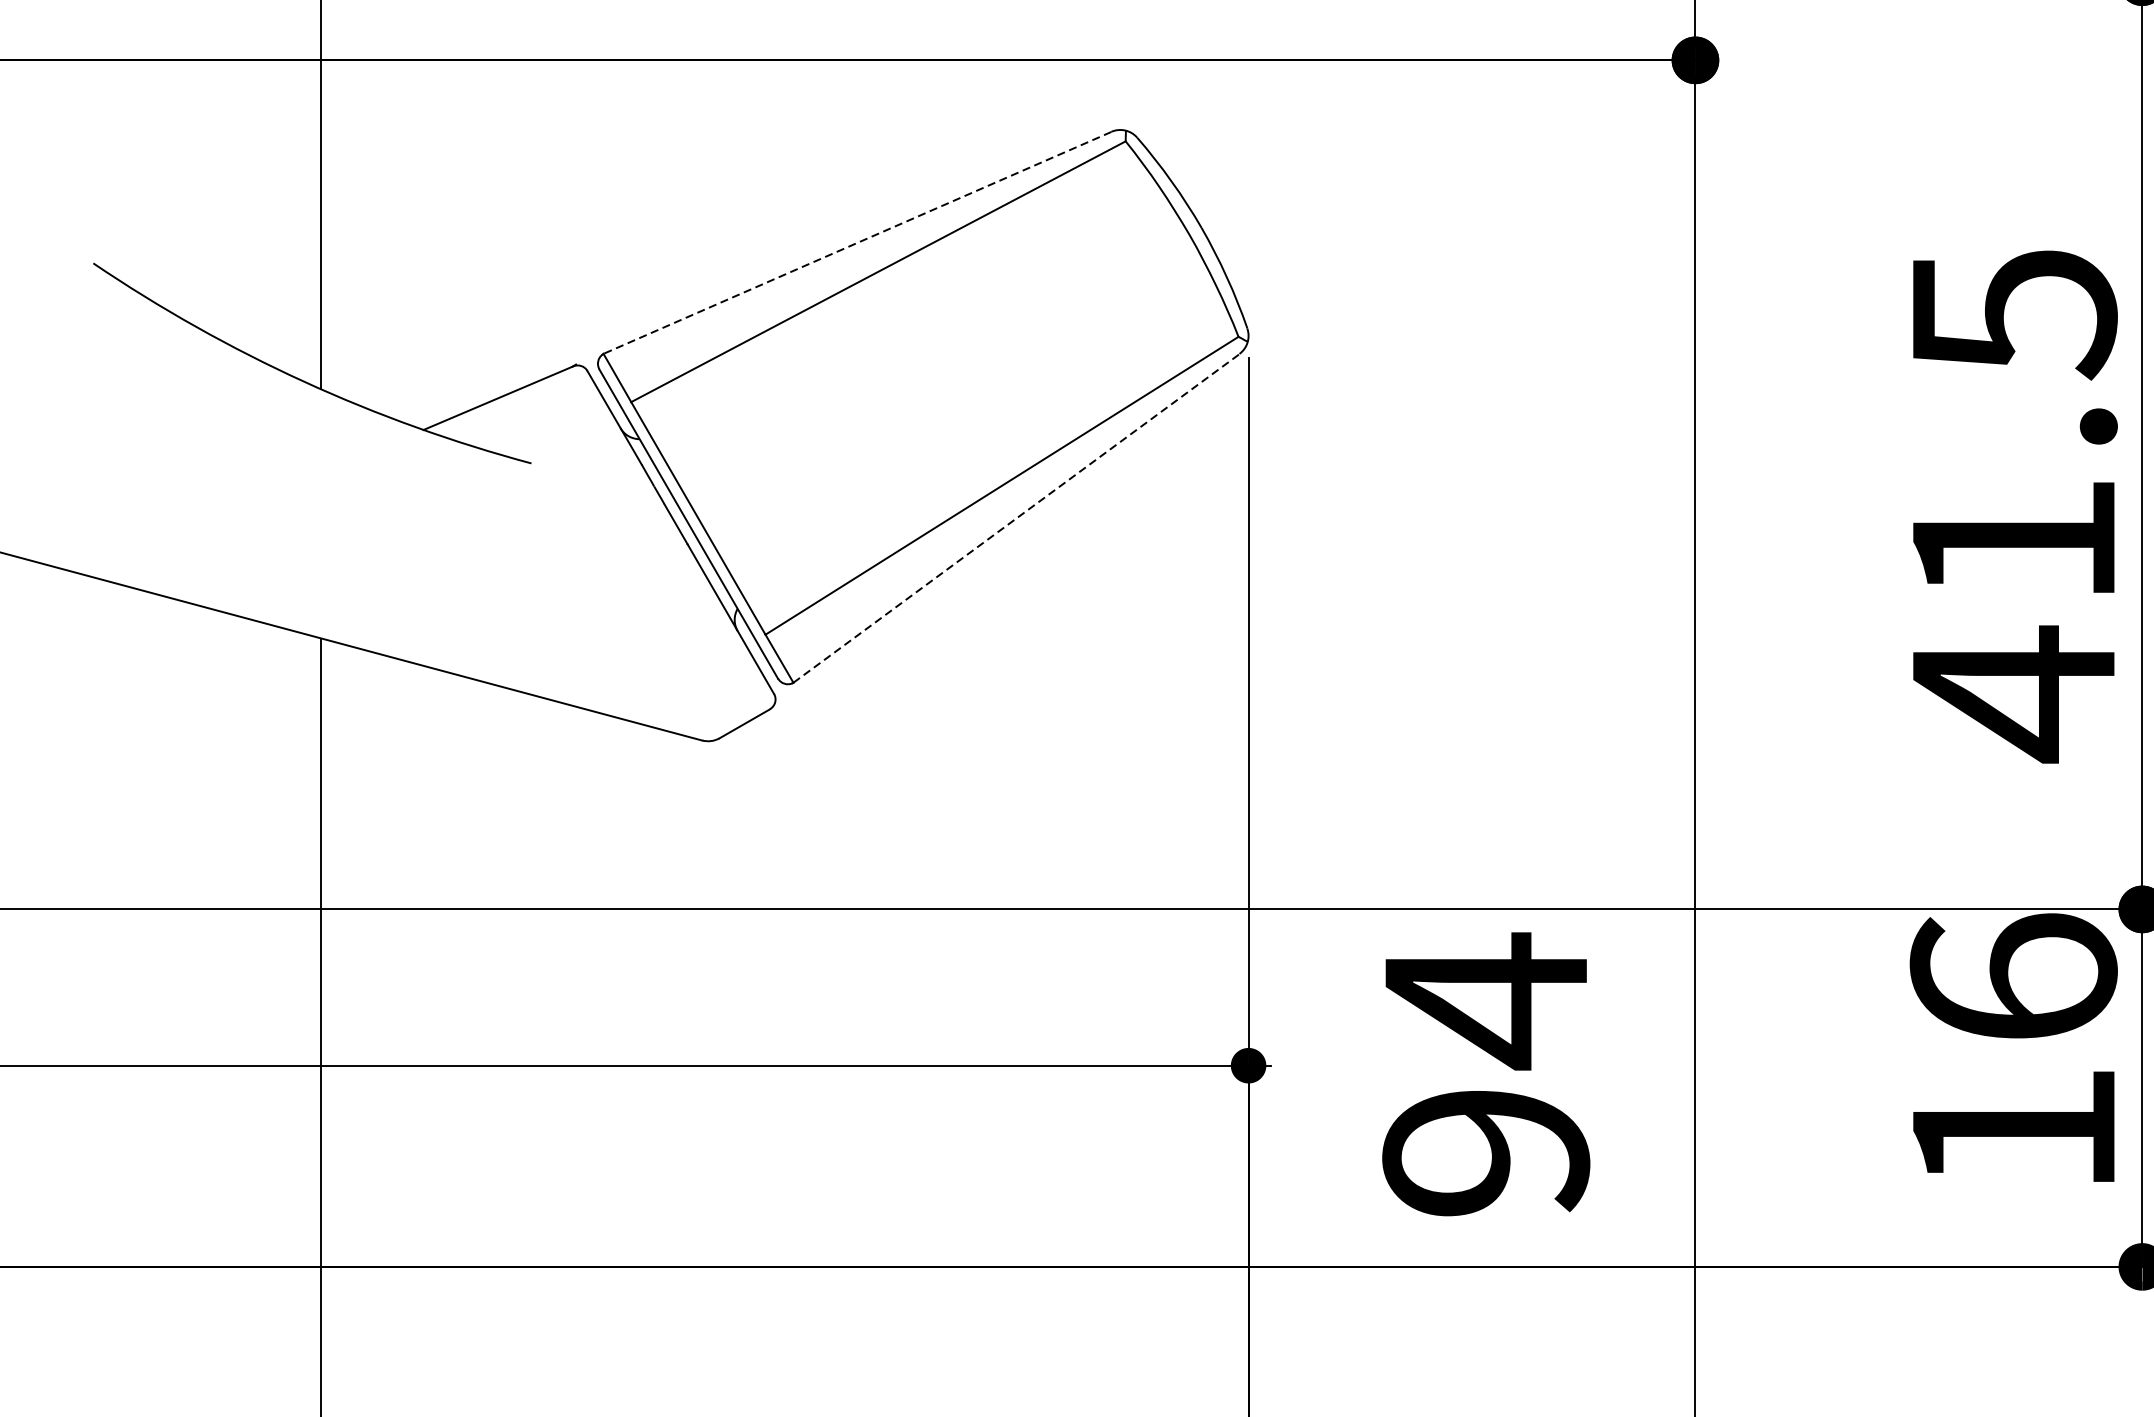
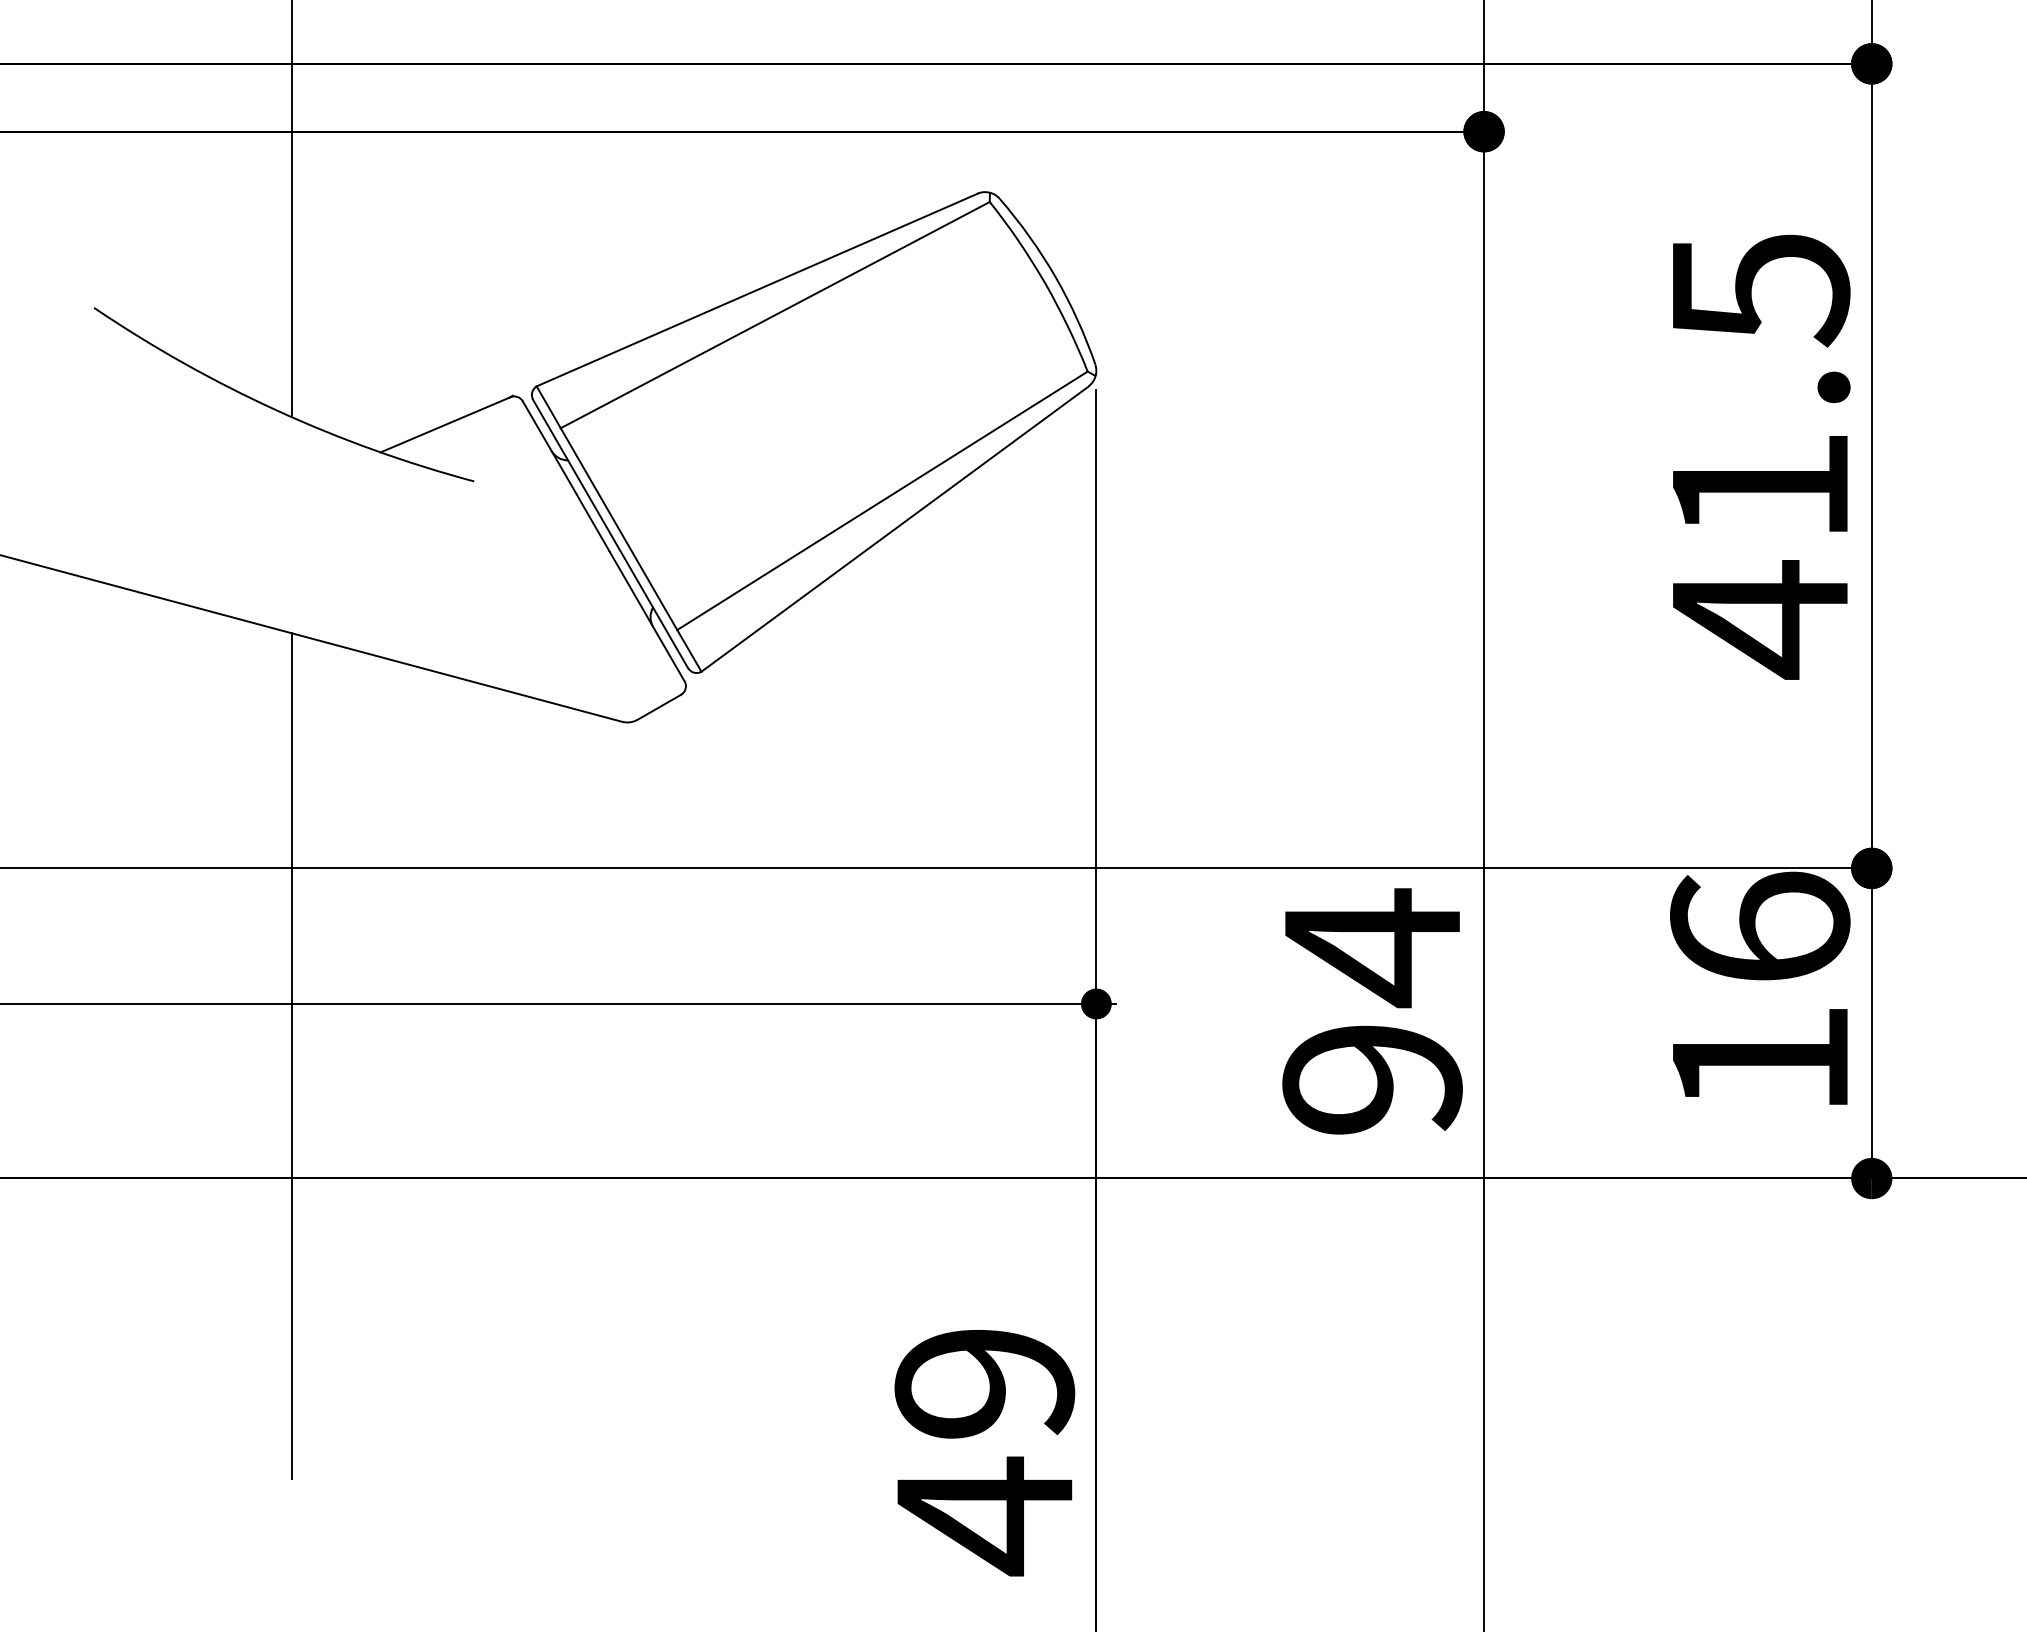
line: (856, 243) -> (756, 290), dashed -> solid
text: (2015, 506) -> (1761, 456), moved
line: (1017, 517) -> (895, 528), dashed -> solid
text: (1486, 1074) -> (1372, 1011), moved

